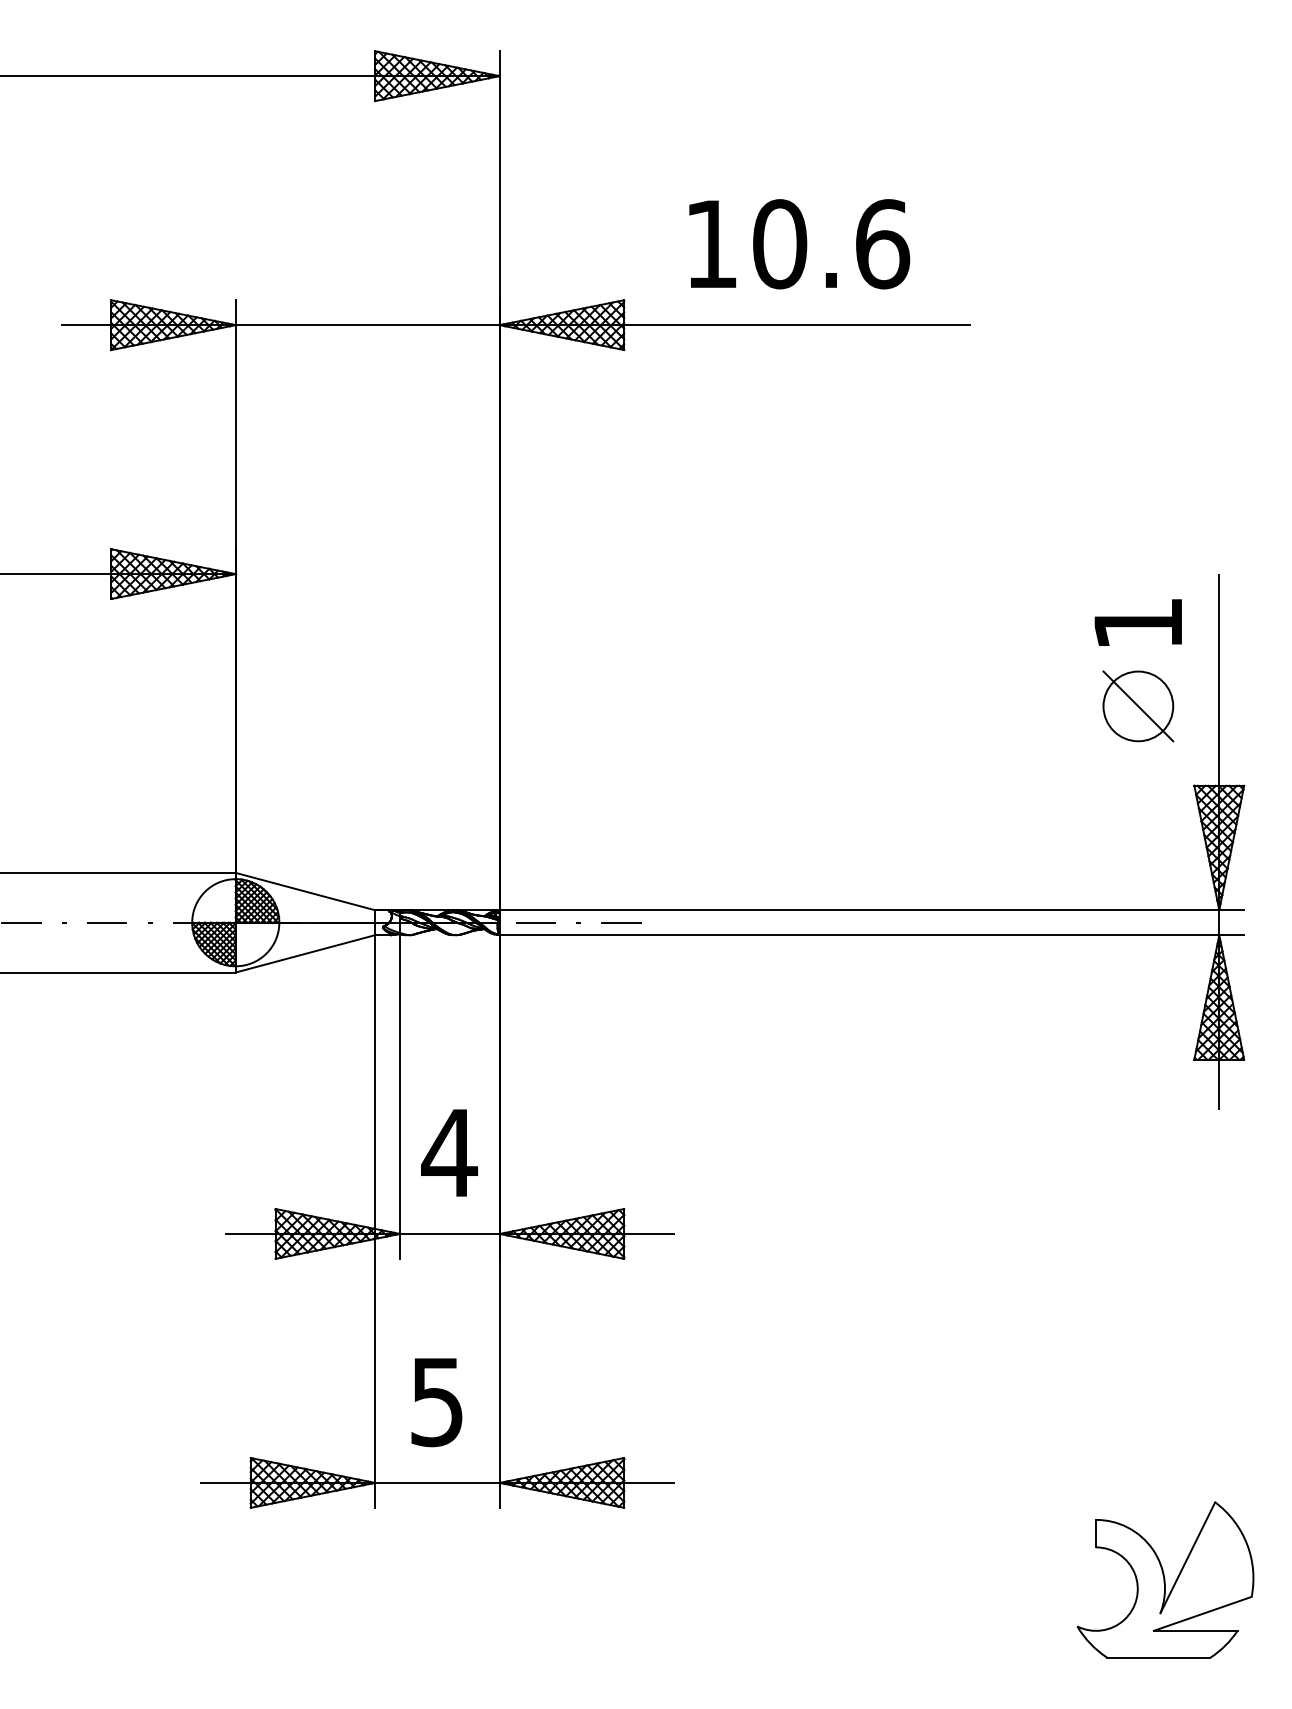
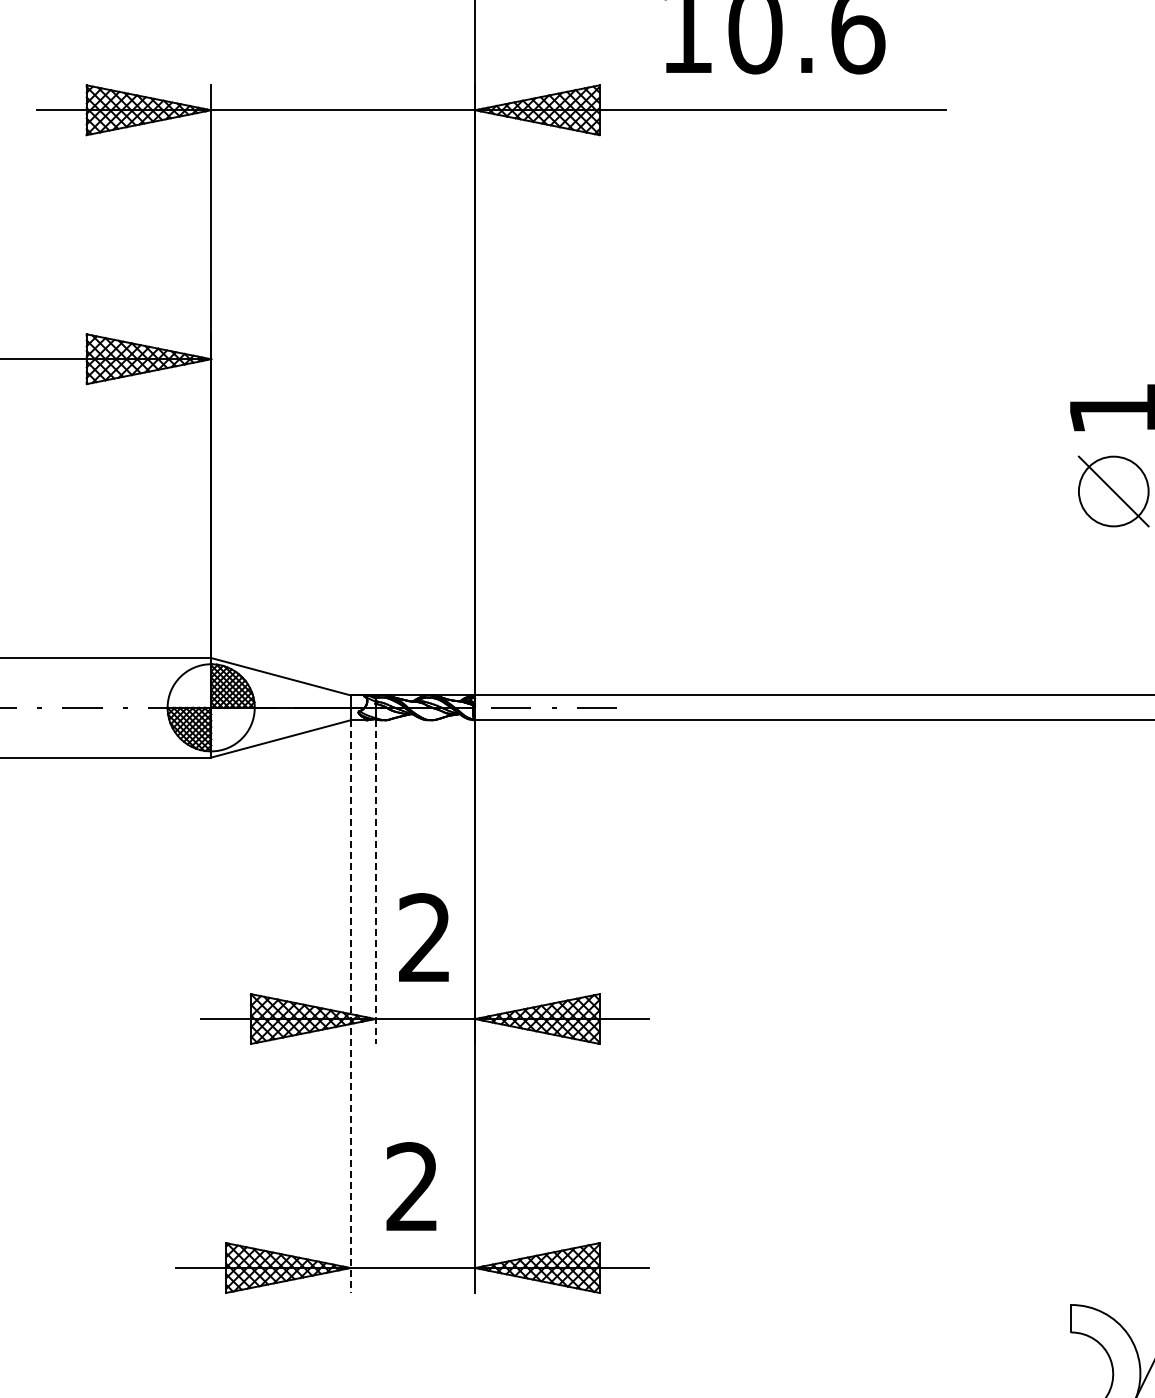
line: (400, 1097) -> (375, 882), solid -> dashed
text: (449, 1151) -> (424, 936), 4 -> 2
line: (375, 1222) -> (350, 1007), solid -> dashed
text: (436, 1401) -> (411, 1186), 5 -> 2

